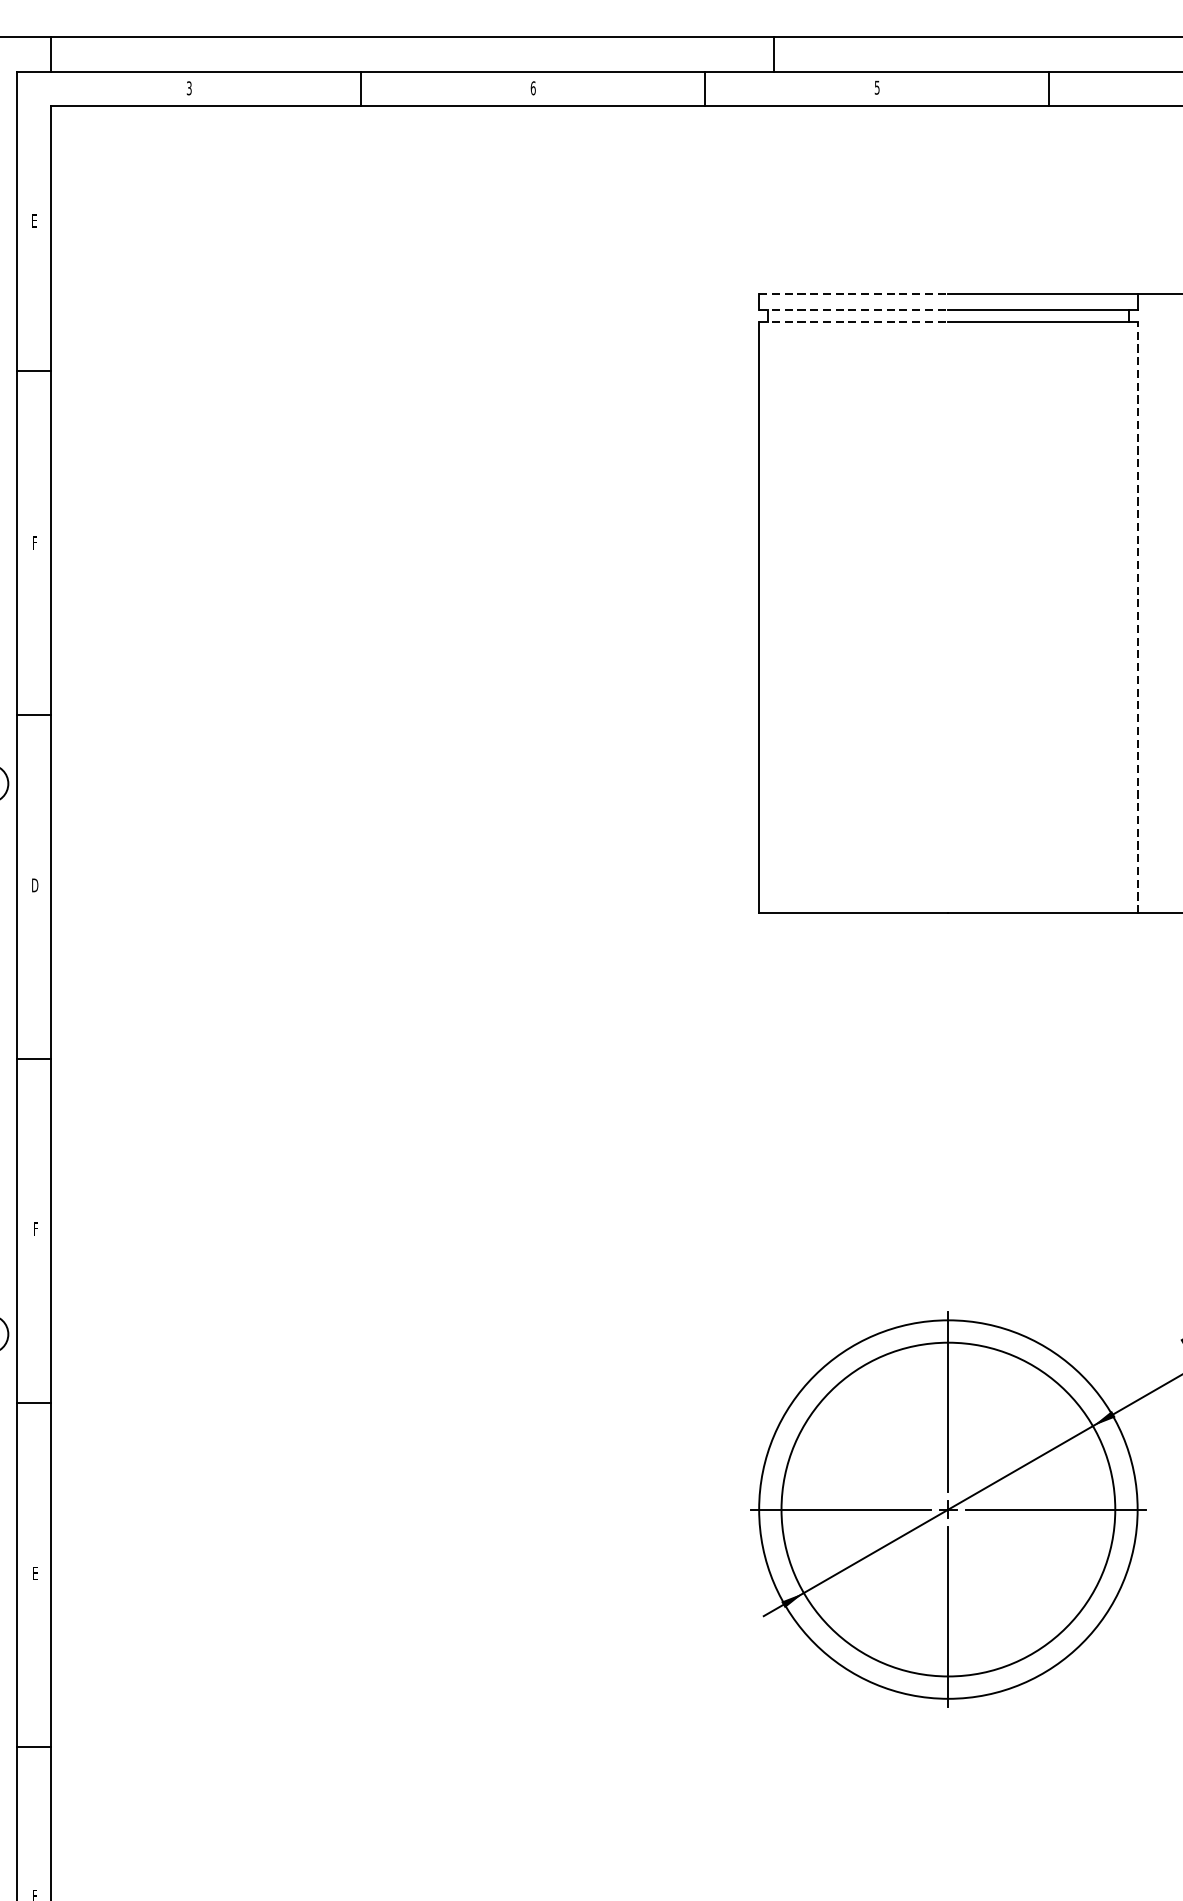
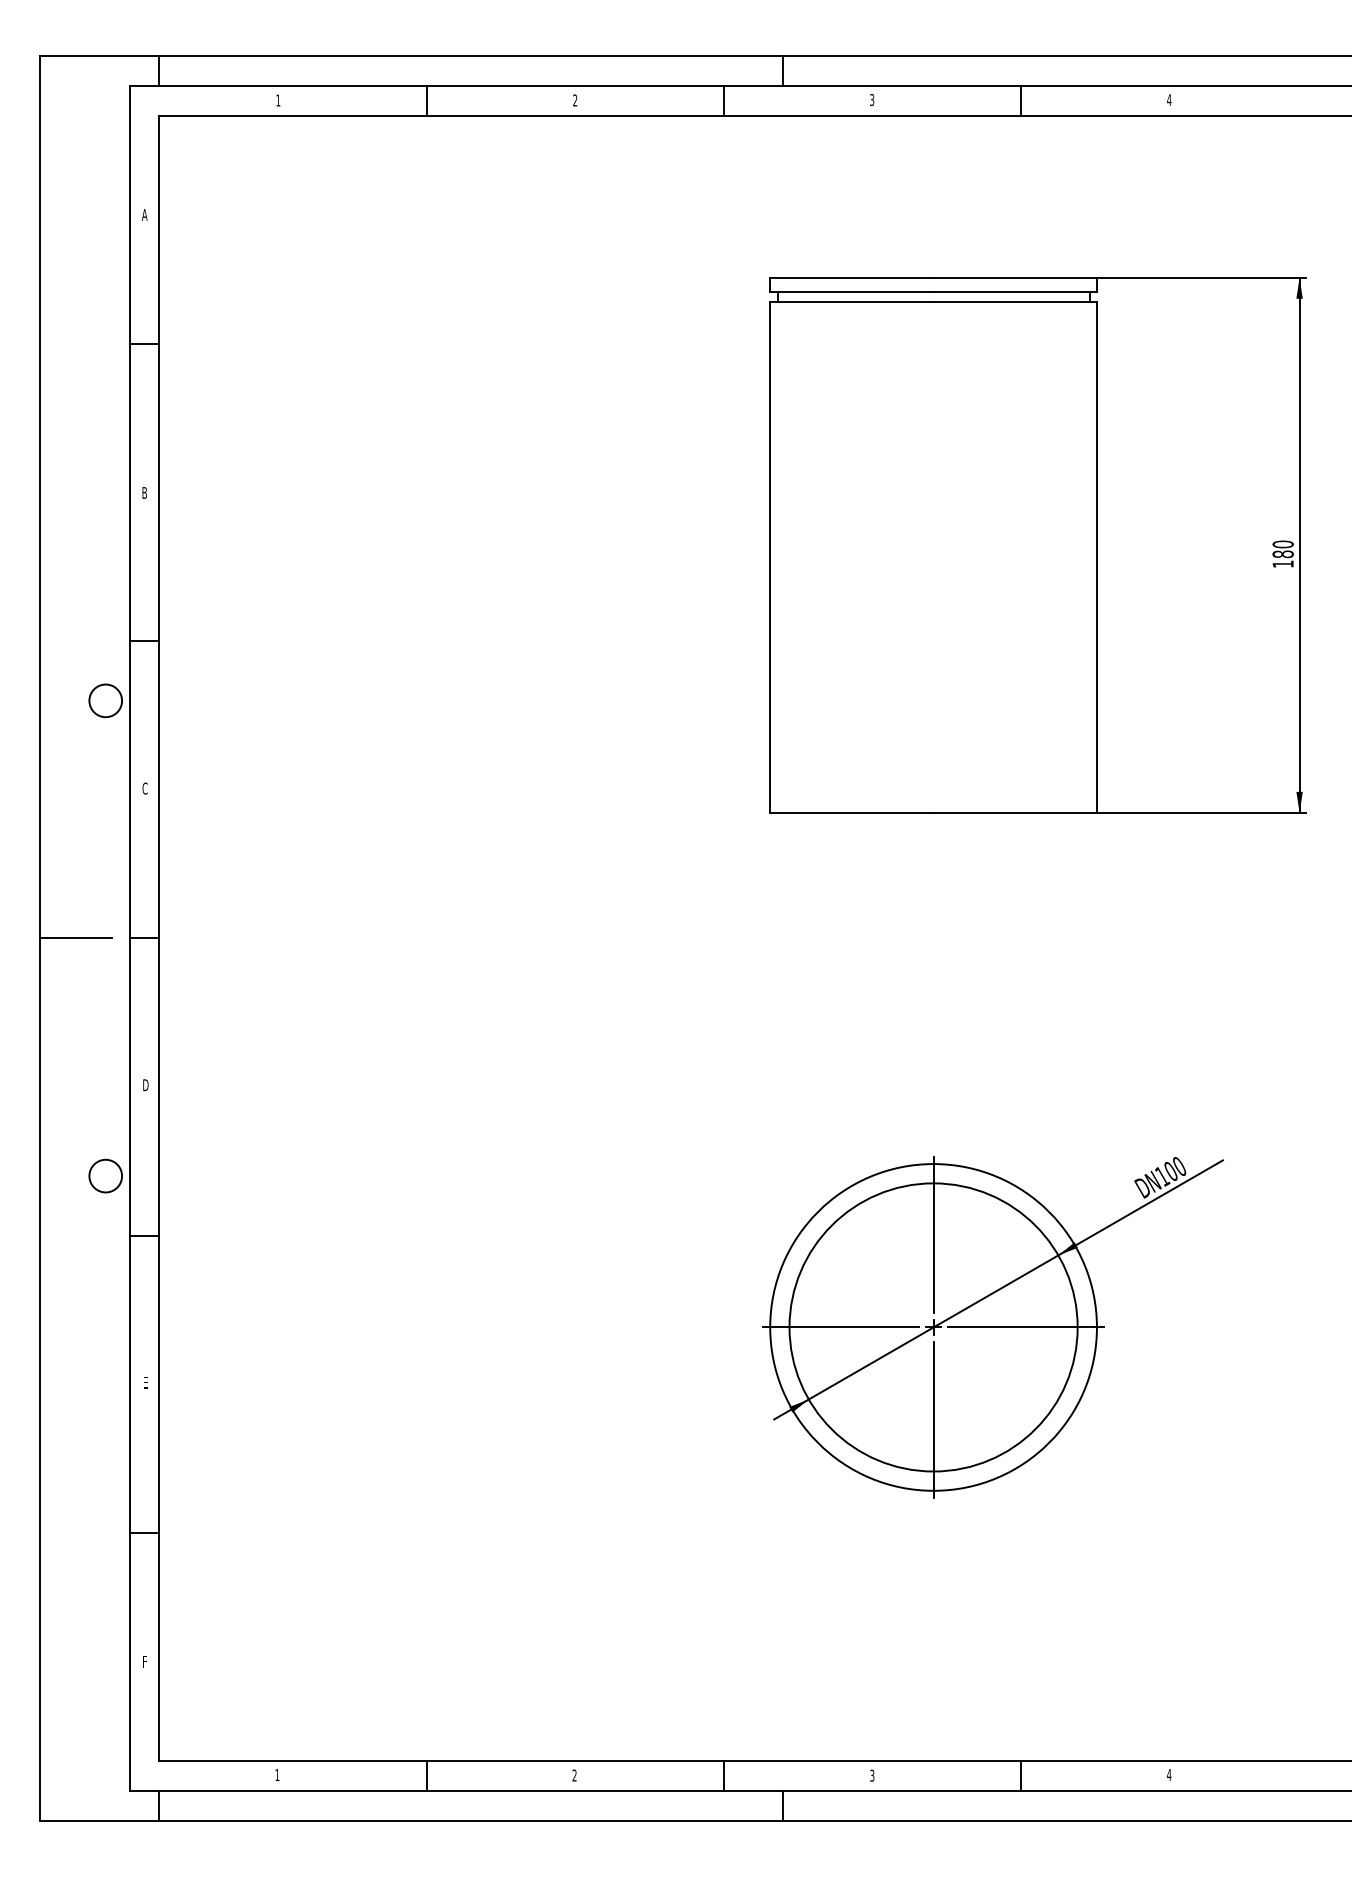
text: (877, 87) -> (872, 99), 5 -> 3
text: (189, 88) -> (278, 100), 3 -> 1
text: (533, 88) -> (575, 100), 6 -> 2
text: (34, 220) -> (144, 214), E -> A
line: (853, 294) -> (851, 278), dashed -> solid
line: (853, 309) -> (851, 291), dashed -> solid
line: (853, 322) -> (851, 302), dashed -> solid
text: (34, 542) -> (144, 492), F -> B
line: (1137, 617) -> (1096, 557), dashed -> solid
text: (34, 885) -> (144, 788), D -> C
text: (35, 1229) -> (145, 1085), F -> D

